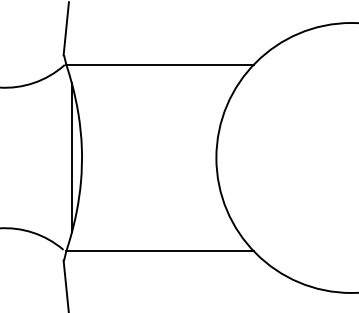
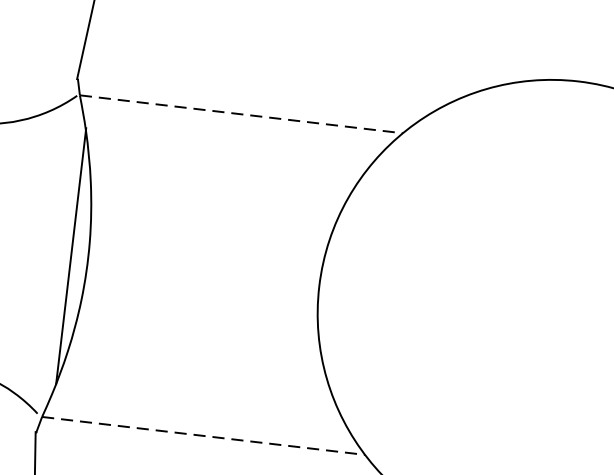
line: (160, 64) -> (241, 114), solid -> dashed
line: (160, 251) -> (204, 436), solid -> dashed

